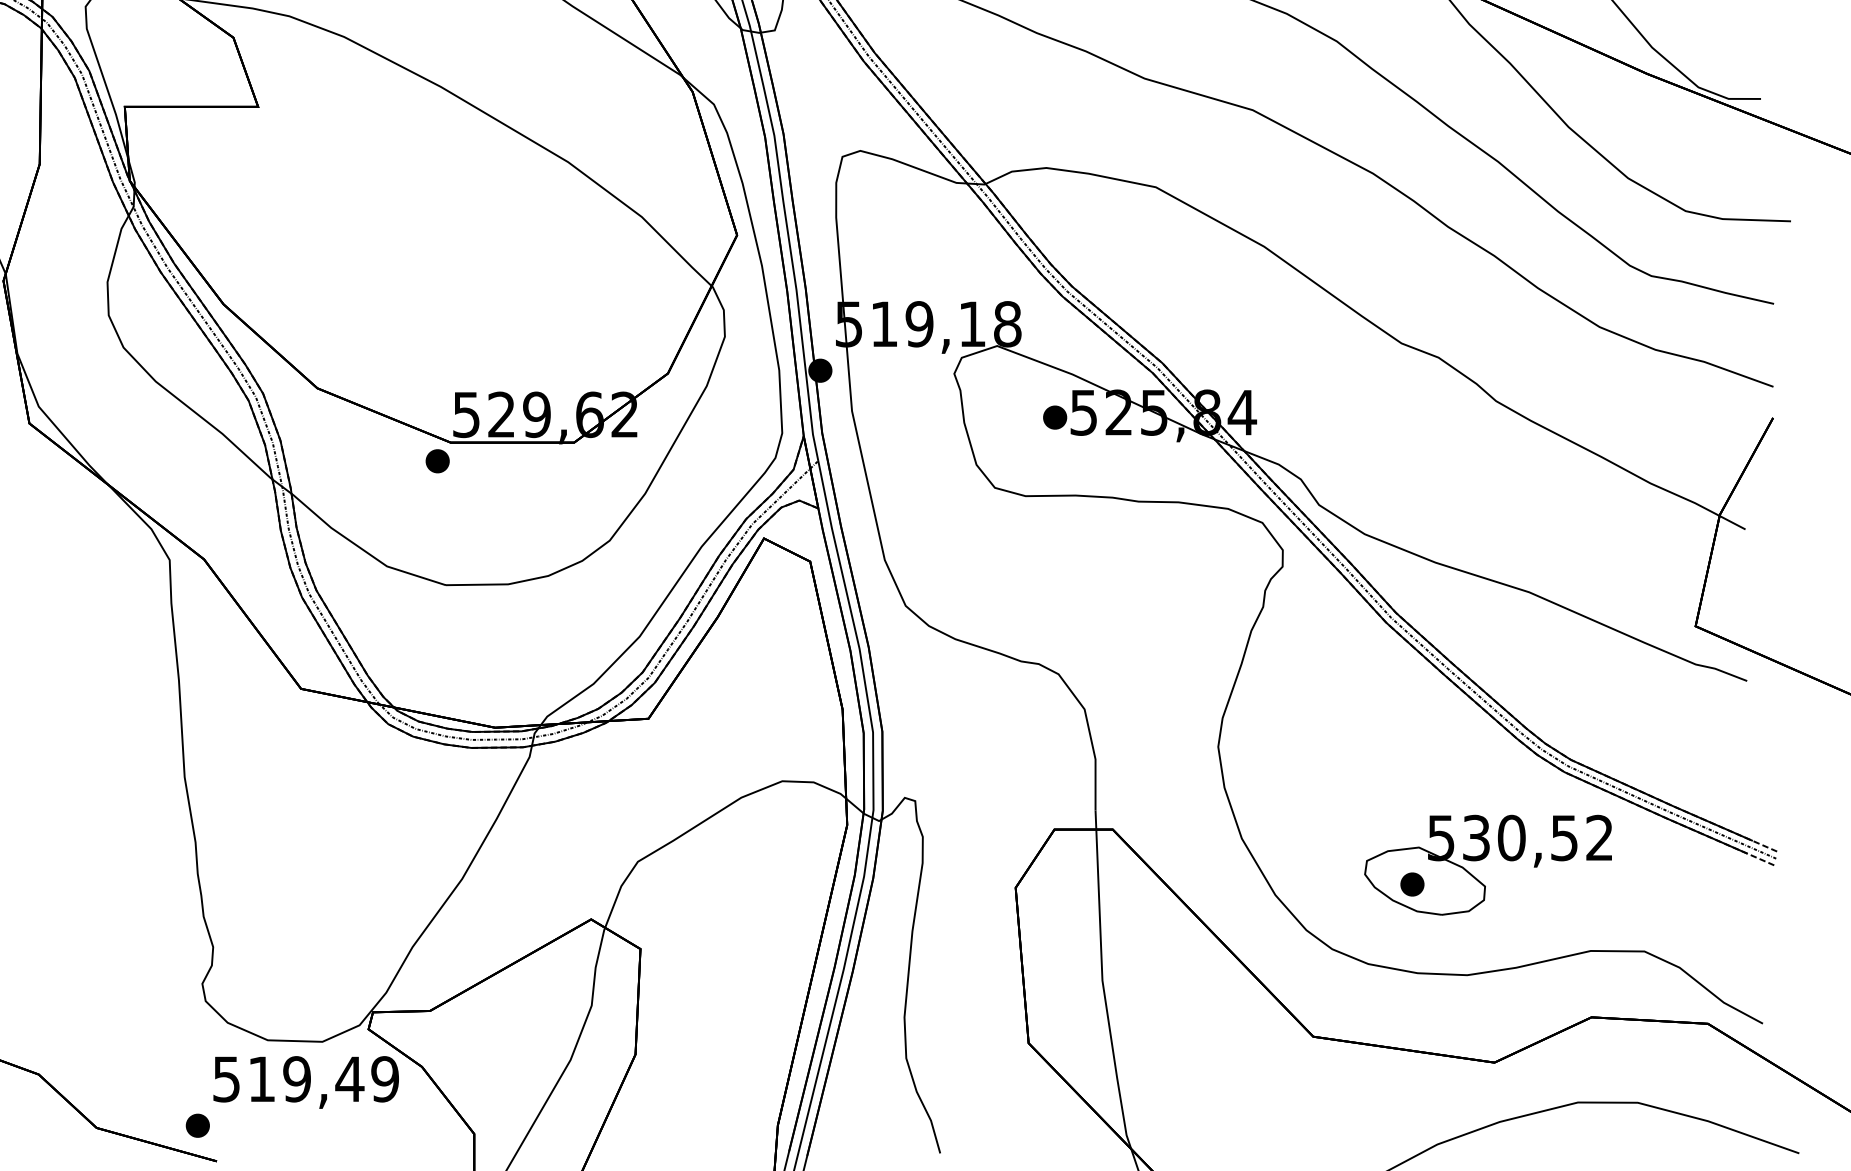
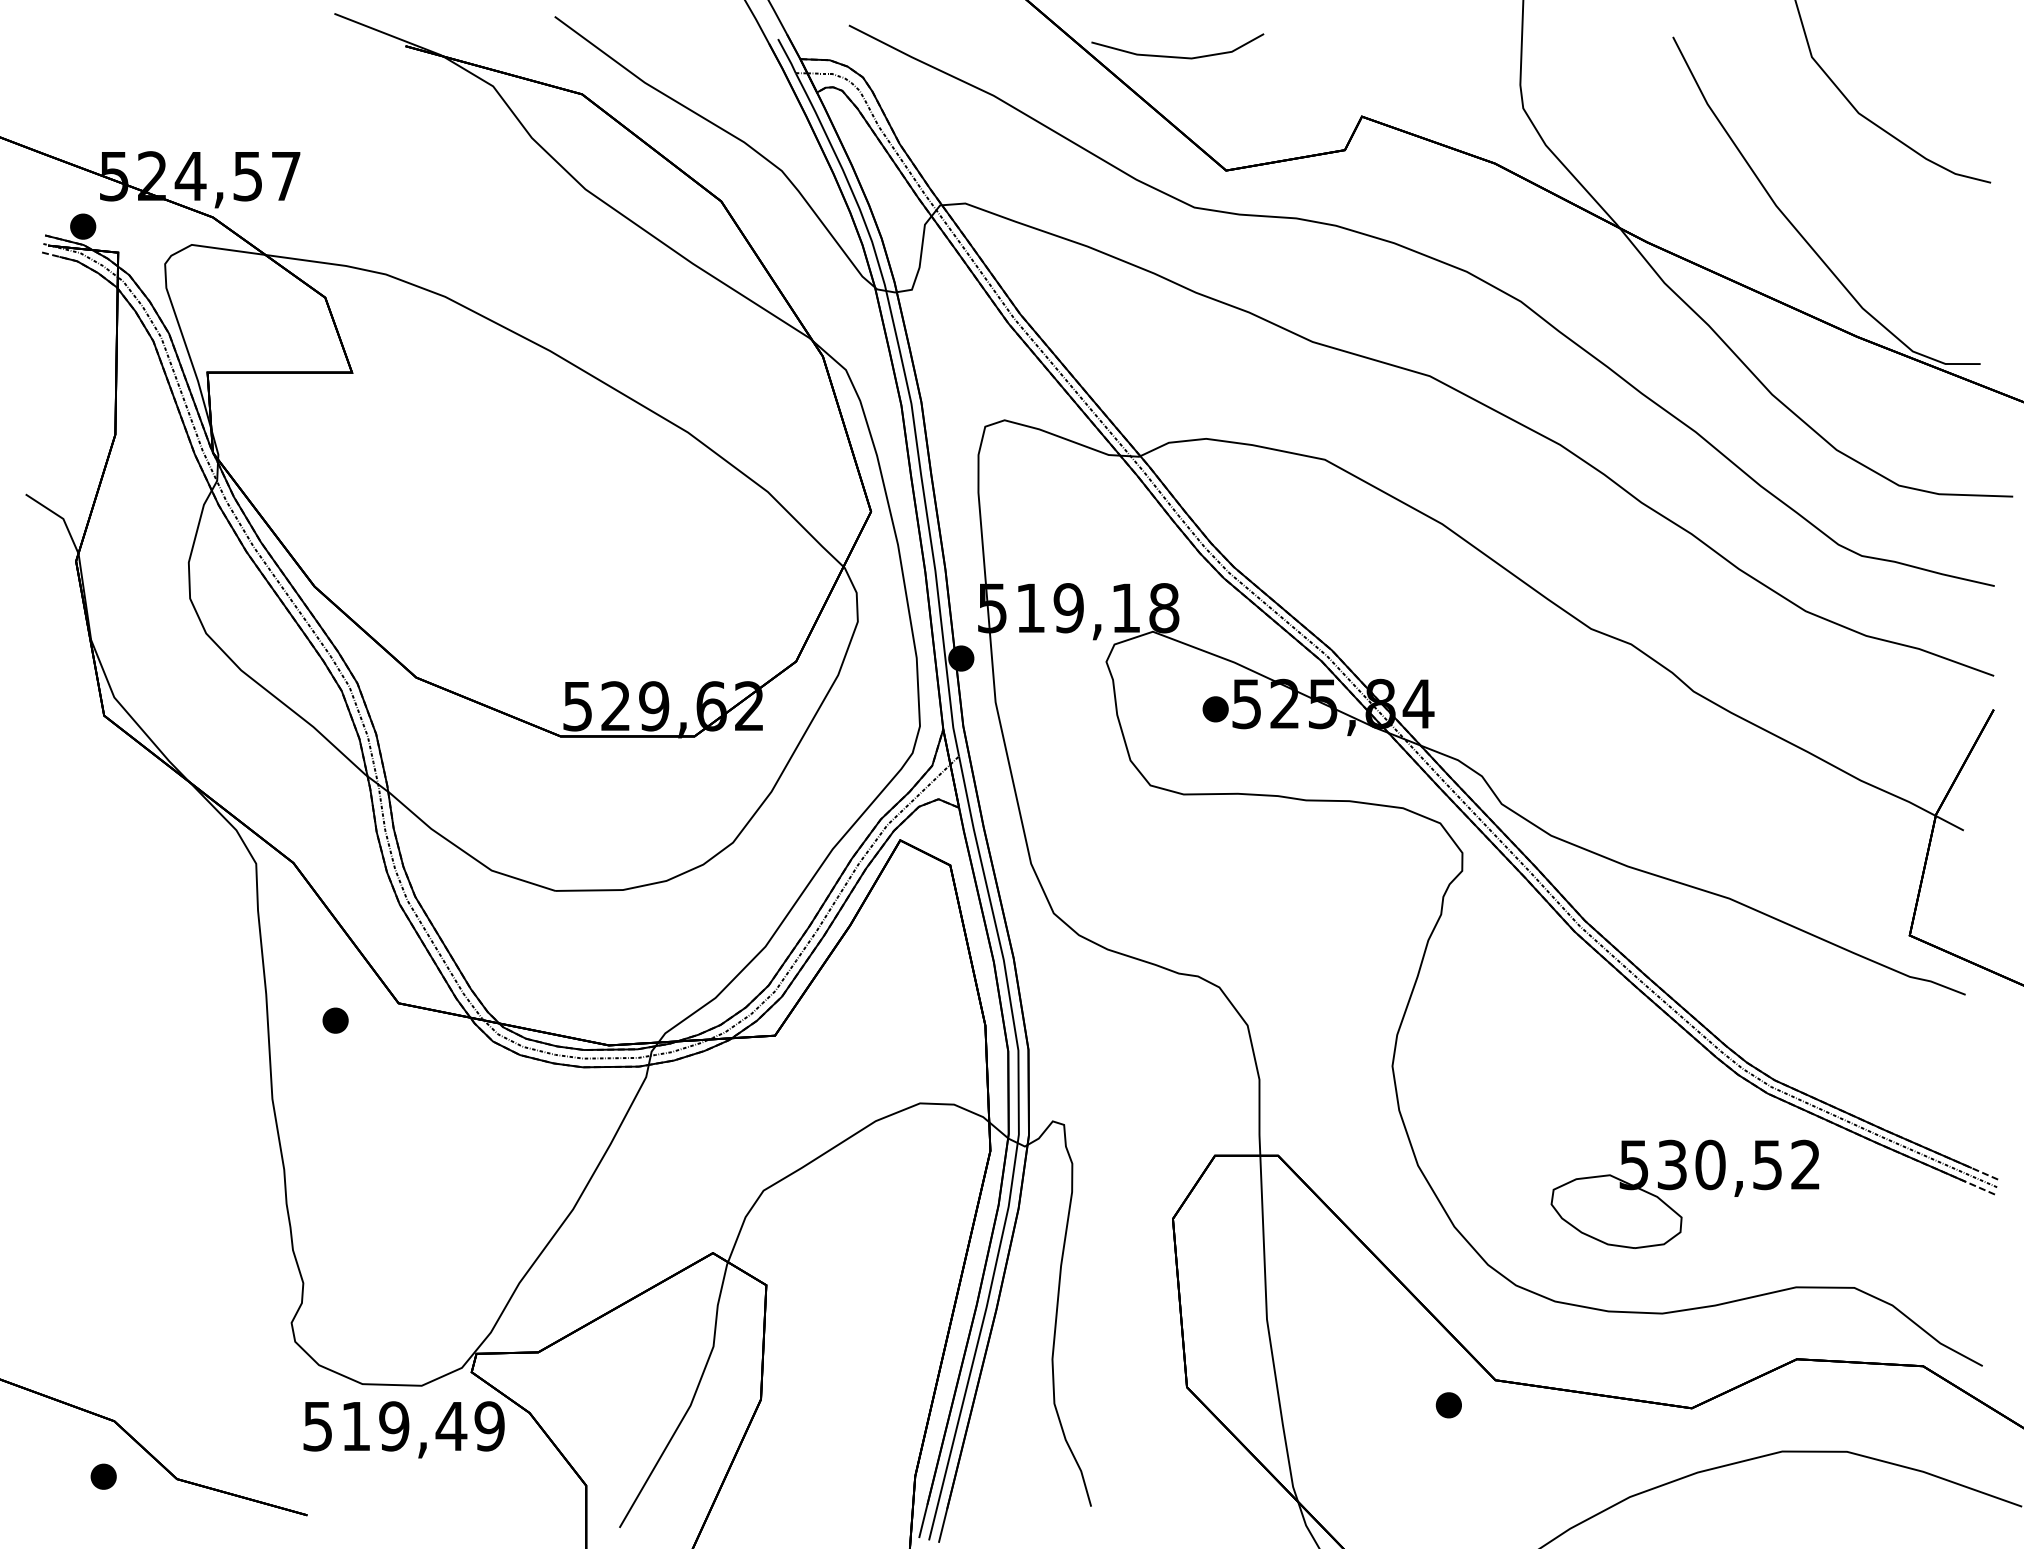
part: (437, 461) -> (335, 1020), moved
part: (1412, 884) -> (1448, 1405), moved
part: (197, 1125) -> (103, 1476), moved

